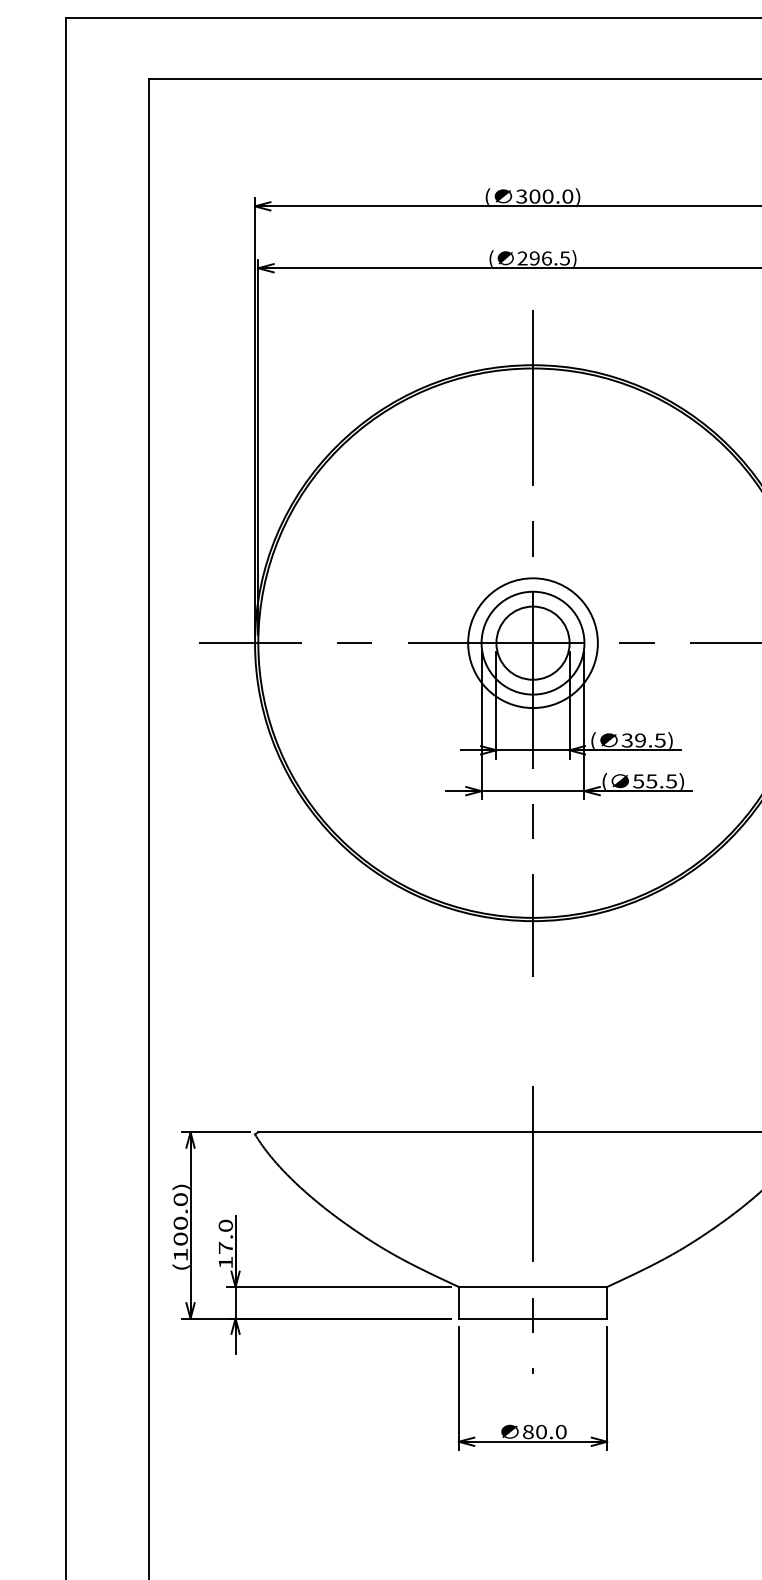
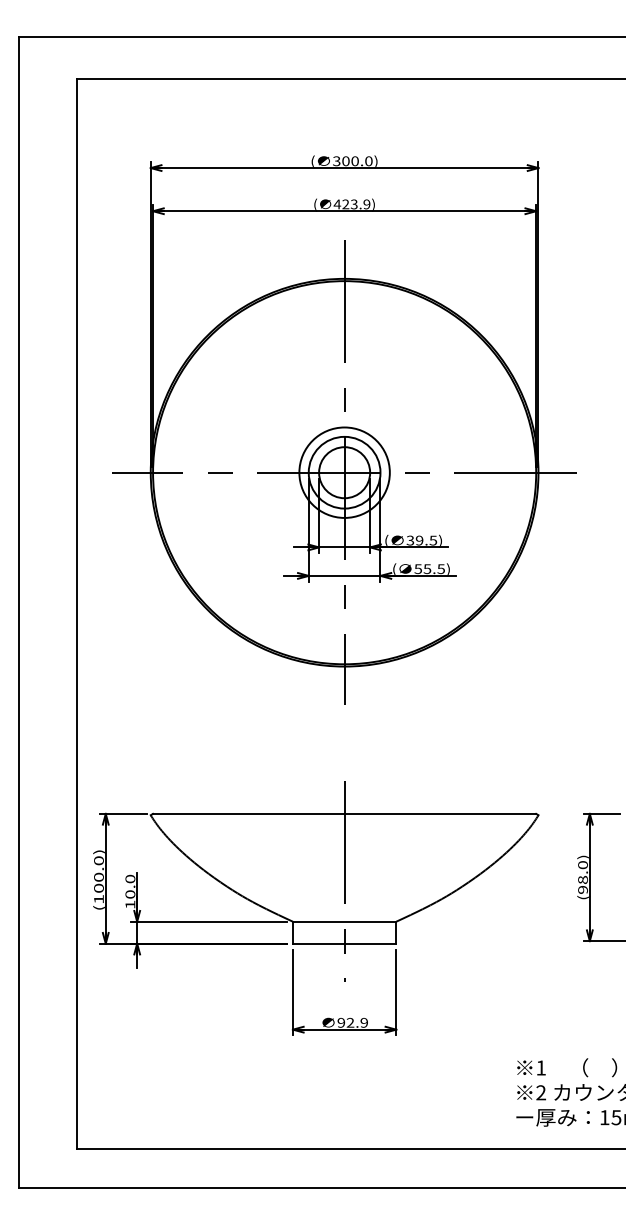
text: (542, 258) -> (351, 204), 296.5) -> 423.9)
text: (225, 1247) -> (130, 894), 17.0 -> 10.0
text: (544, 1431) -> (352, 1022), 80.0 -> 92.9

